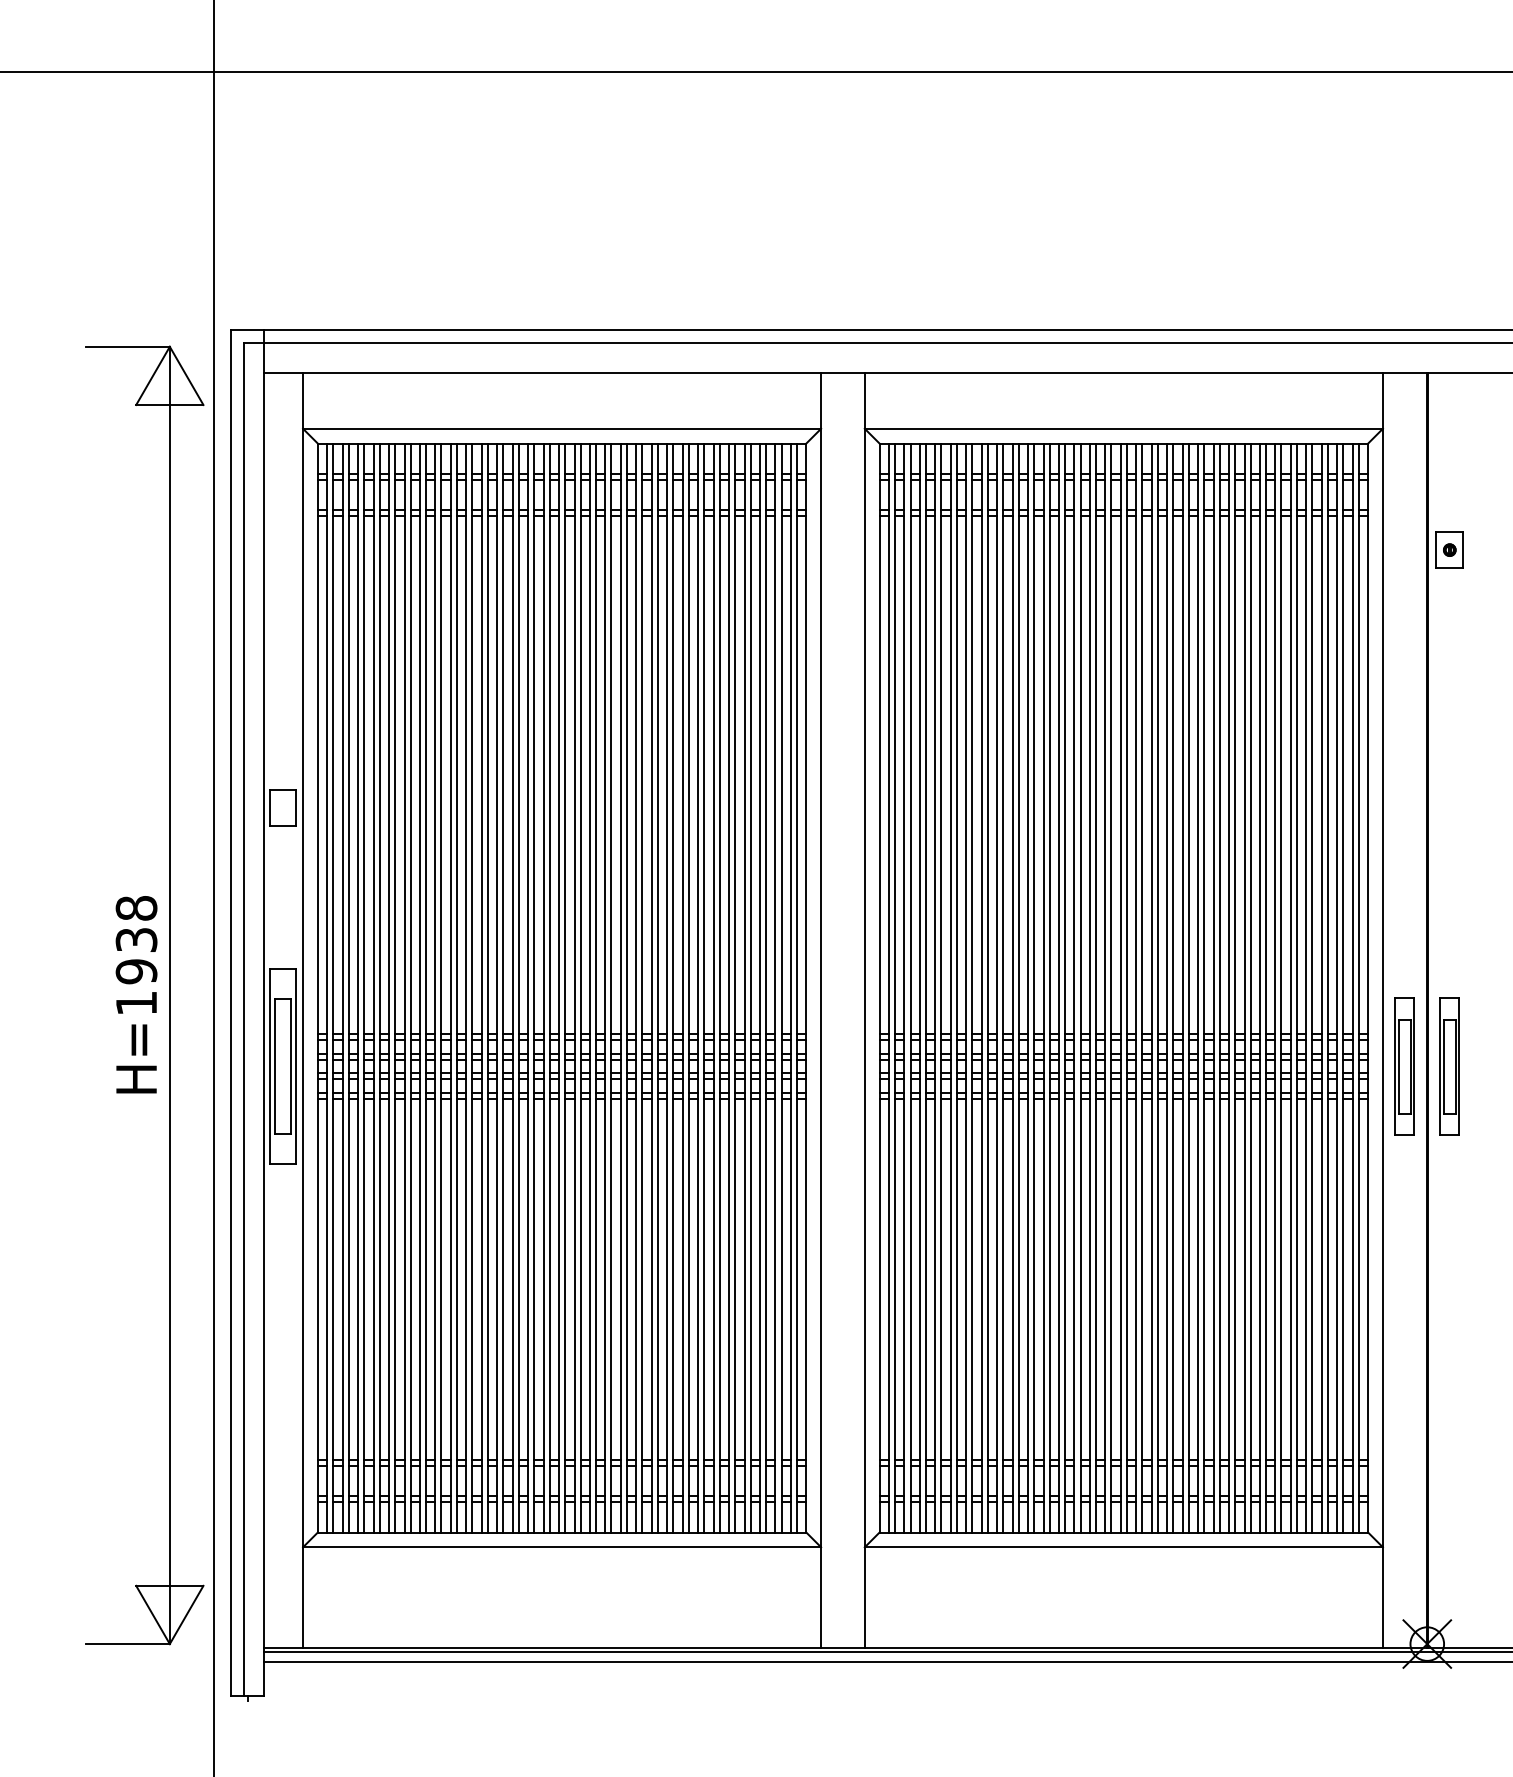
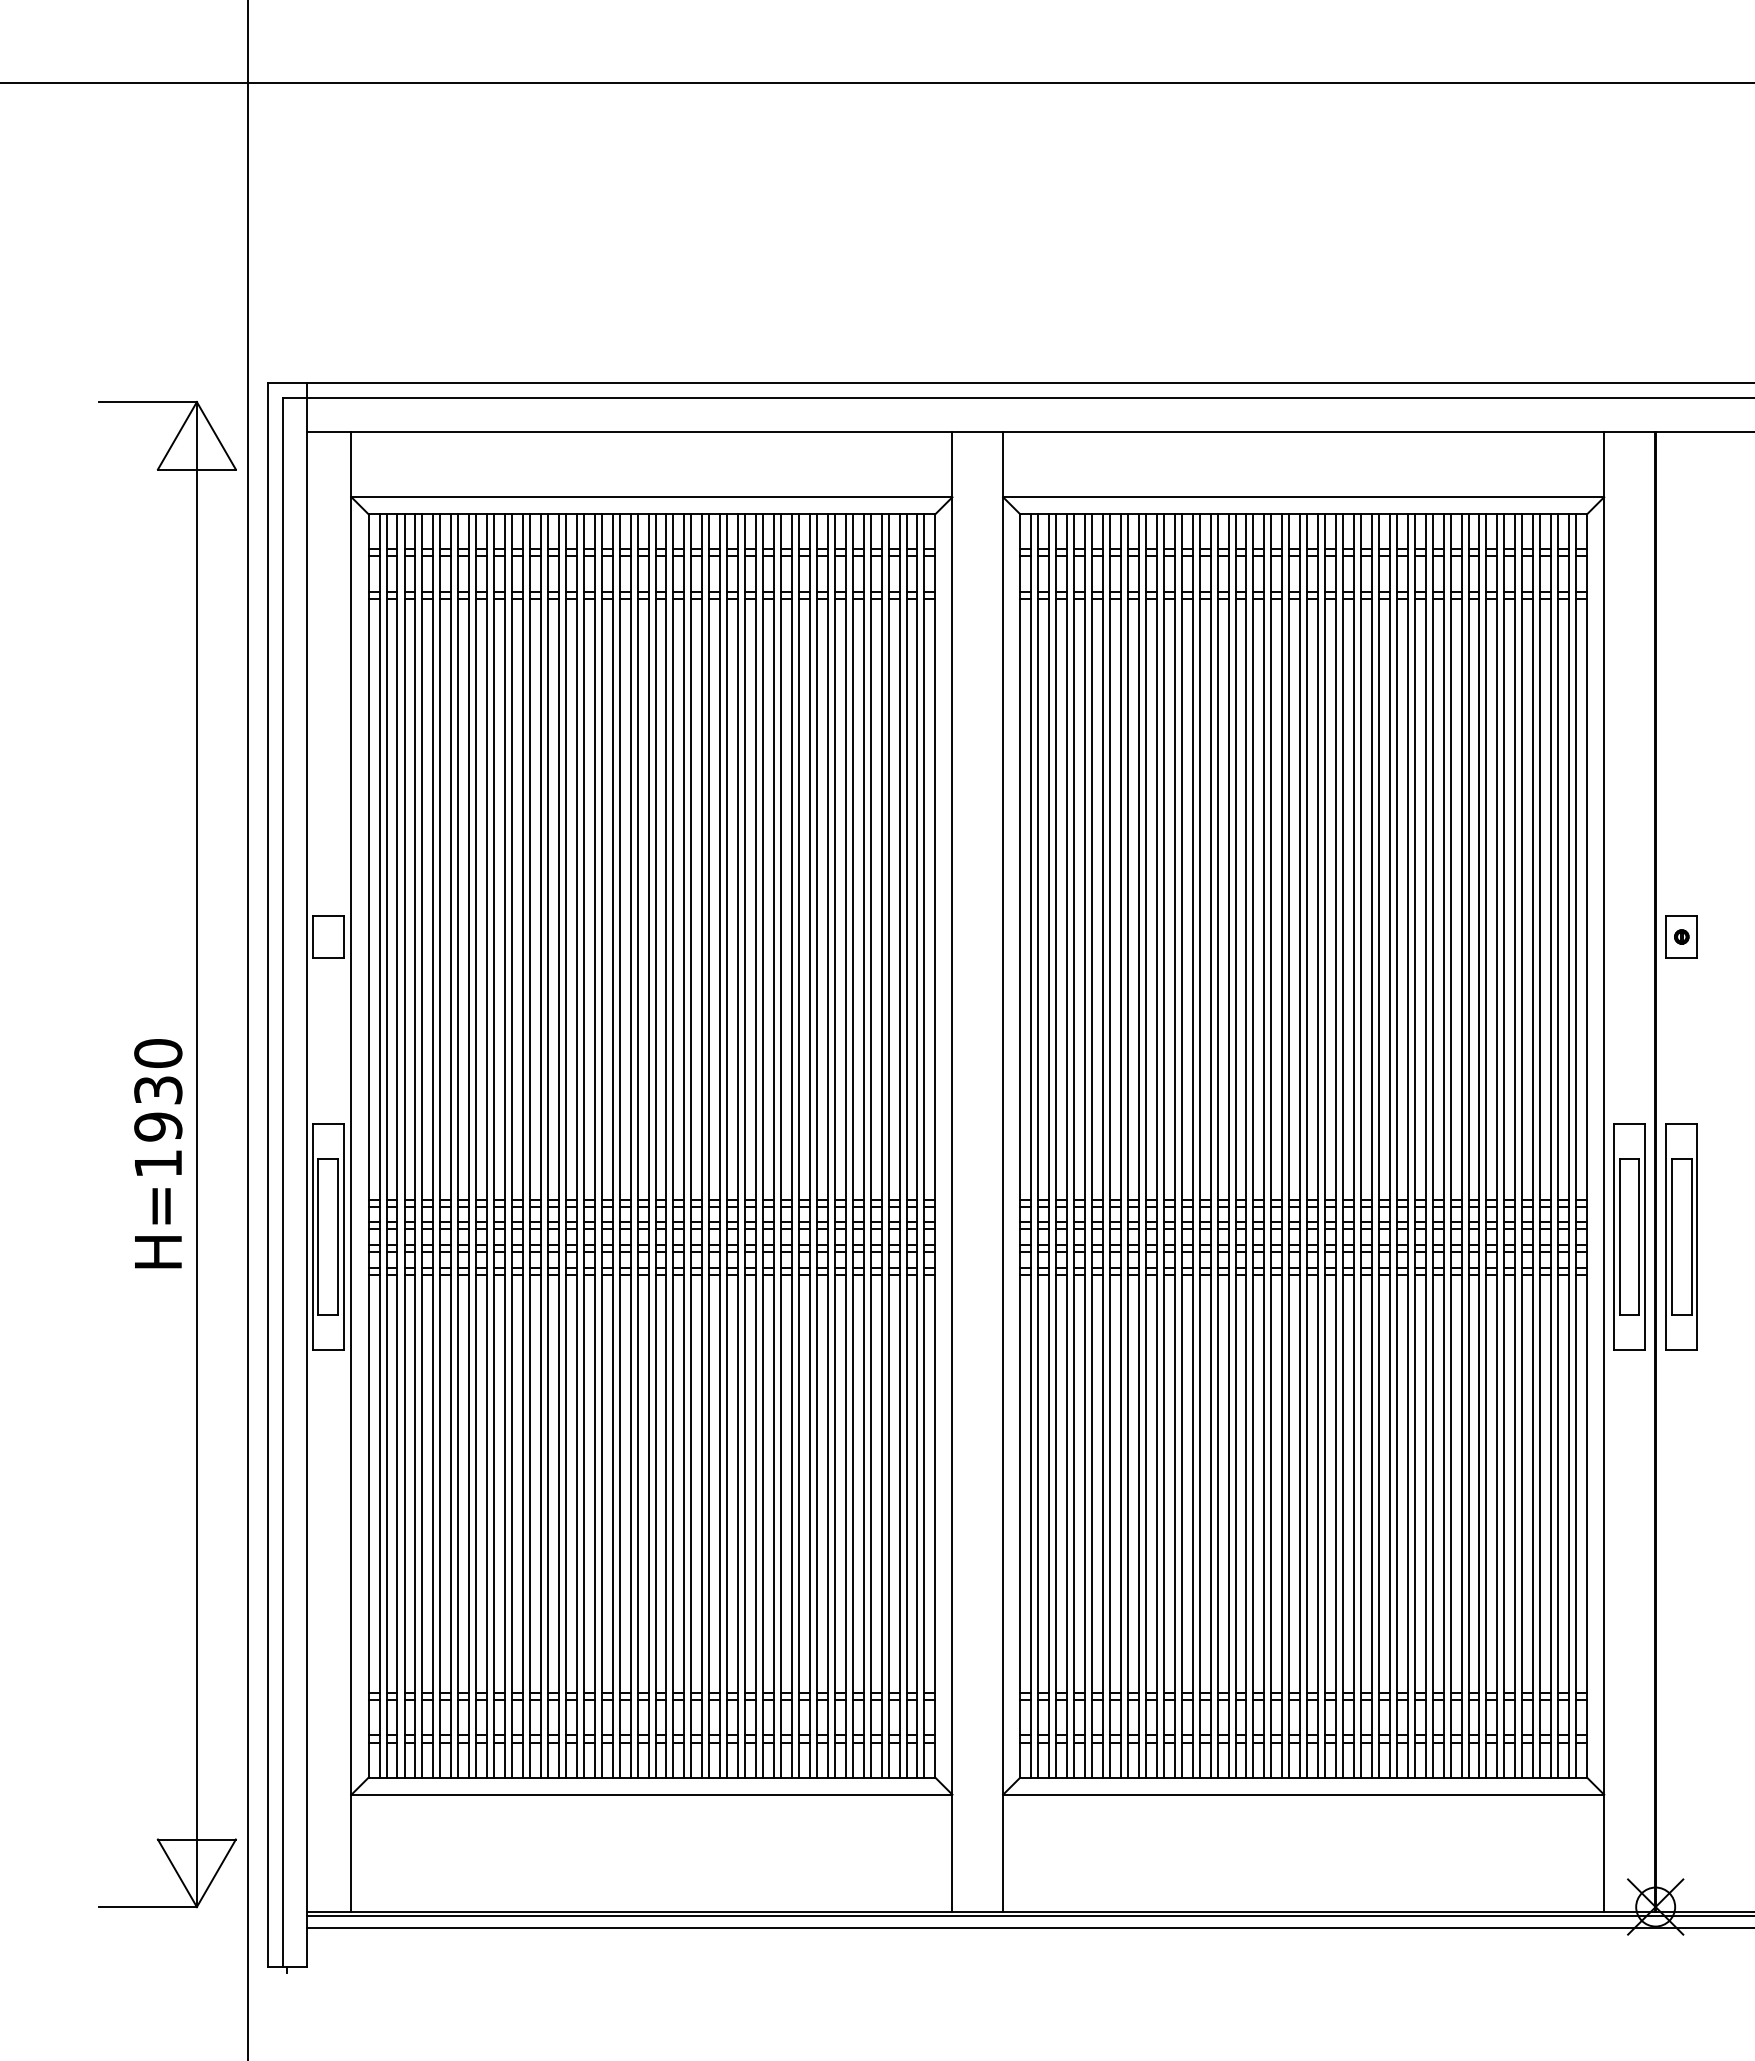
part: (1449, 549) -> (1681, 936), moved
text: (136, 908) -> (158, 1053), H=1938 -> H=1930
part: (1404, 1066) -> (1629, 1236), size x1.43
part: (1449, 1066) -> (1681, 1236), size x1.43

